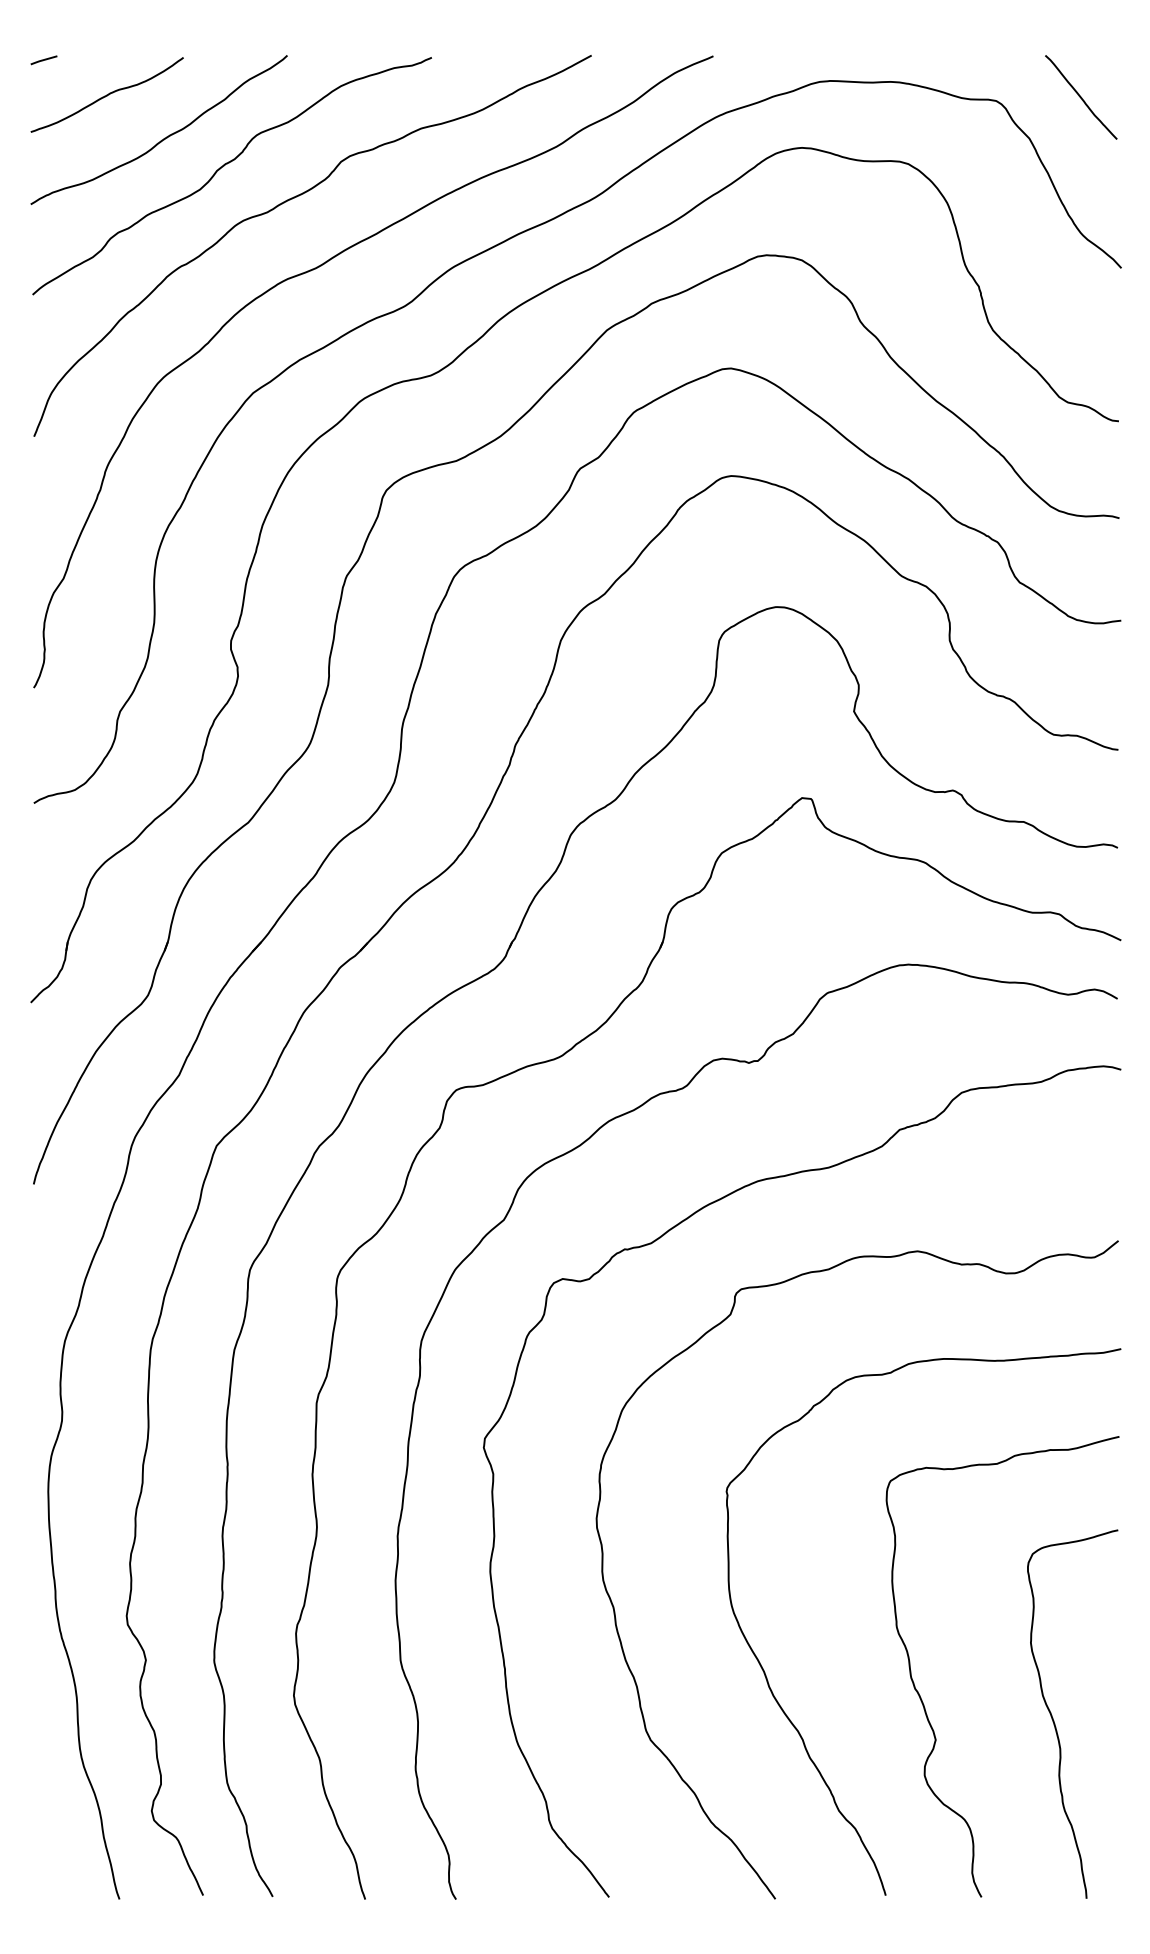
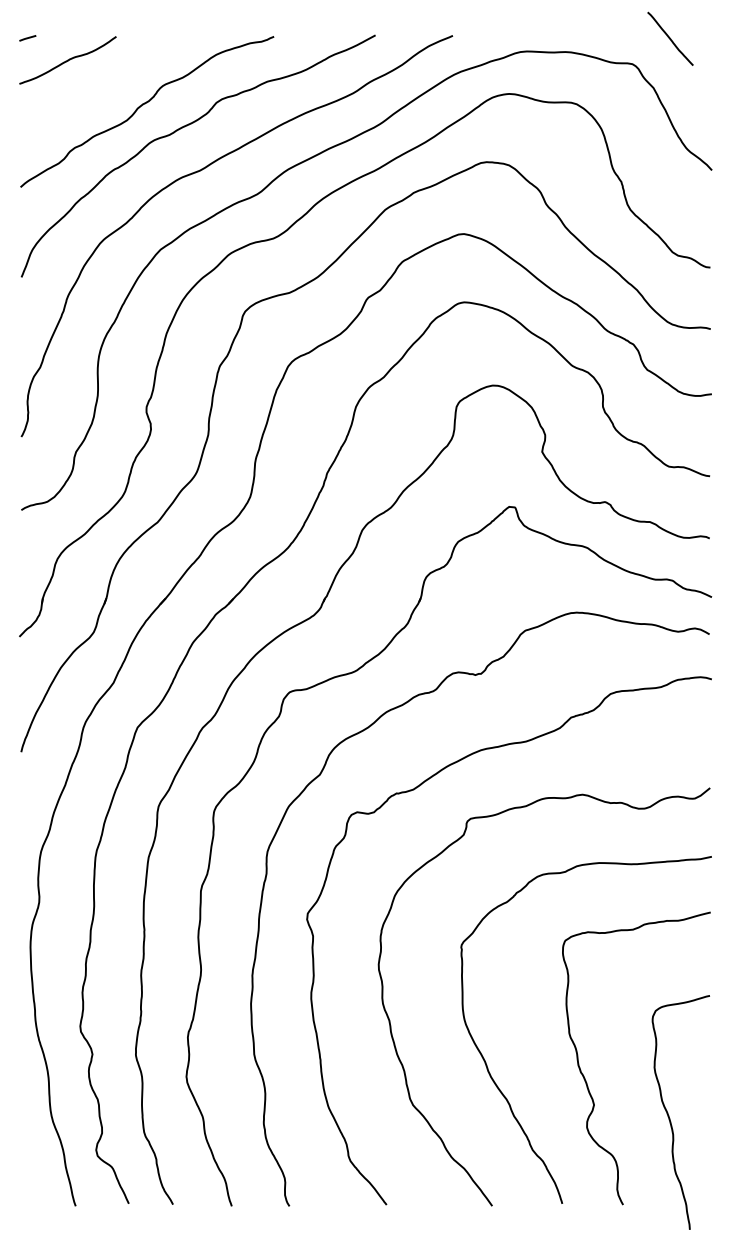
line: (1081, 96) -> (670, 38), moved
curve: (163, 137) -> (103, 87), removed
curve: (1054, 1718) -> (669, 1115), moved

